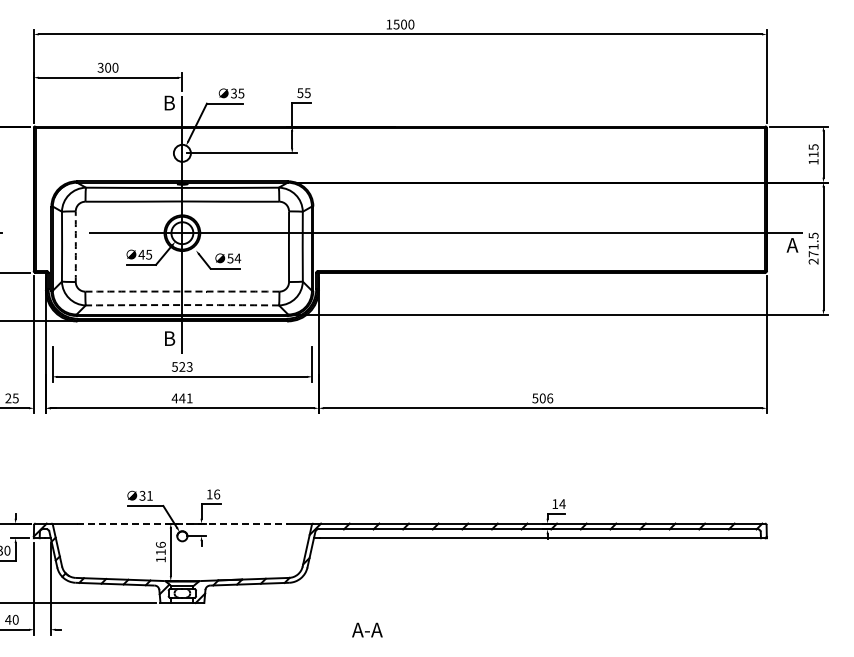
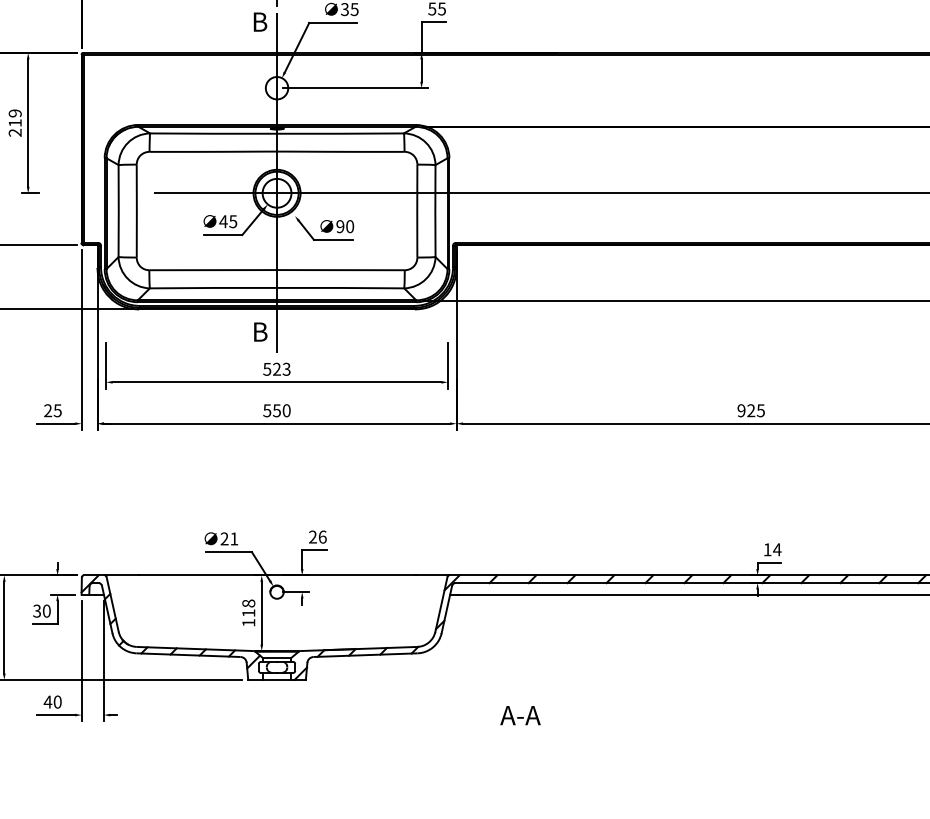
arc: (75, 246) -> (136, 210), dashed -> solid
text: (234, 258) -> (345, 226), 54 -> 90
arc: (182, 291) -> (277, 270), dashed -> solid
arc: (182, 305) -> (277, 288), dashed -> solid
text: (181, 398) -> (275, 410), 441 -> 550
text: (542, 398) -> (750, 410), 506 -> 925
text: (209, 494) -> (312, 537), 16 -> 26
text: (142, 495) -> (224, 538), 31 -> 21
line: (182, 523) -> (277, 575), dashed -> solid
text: (160, 544) -> (248, 602), 116 -> 118

